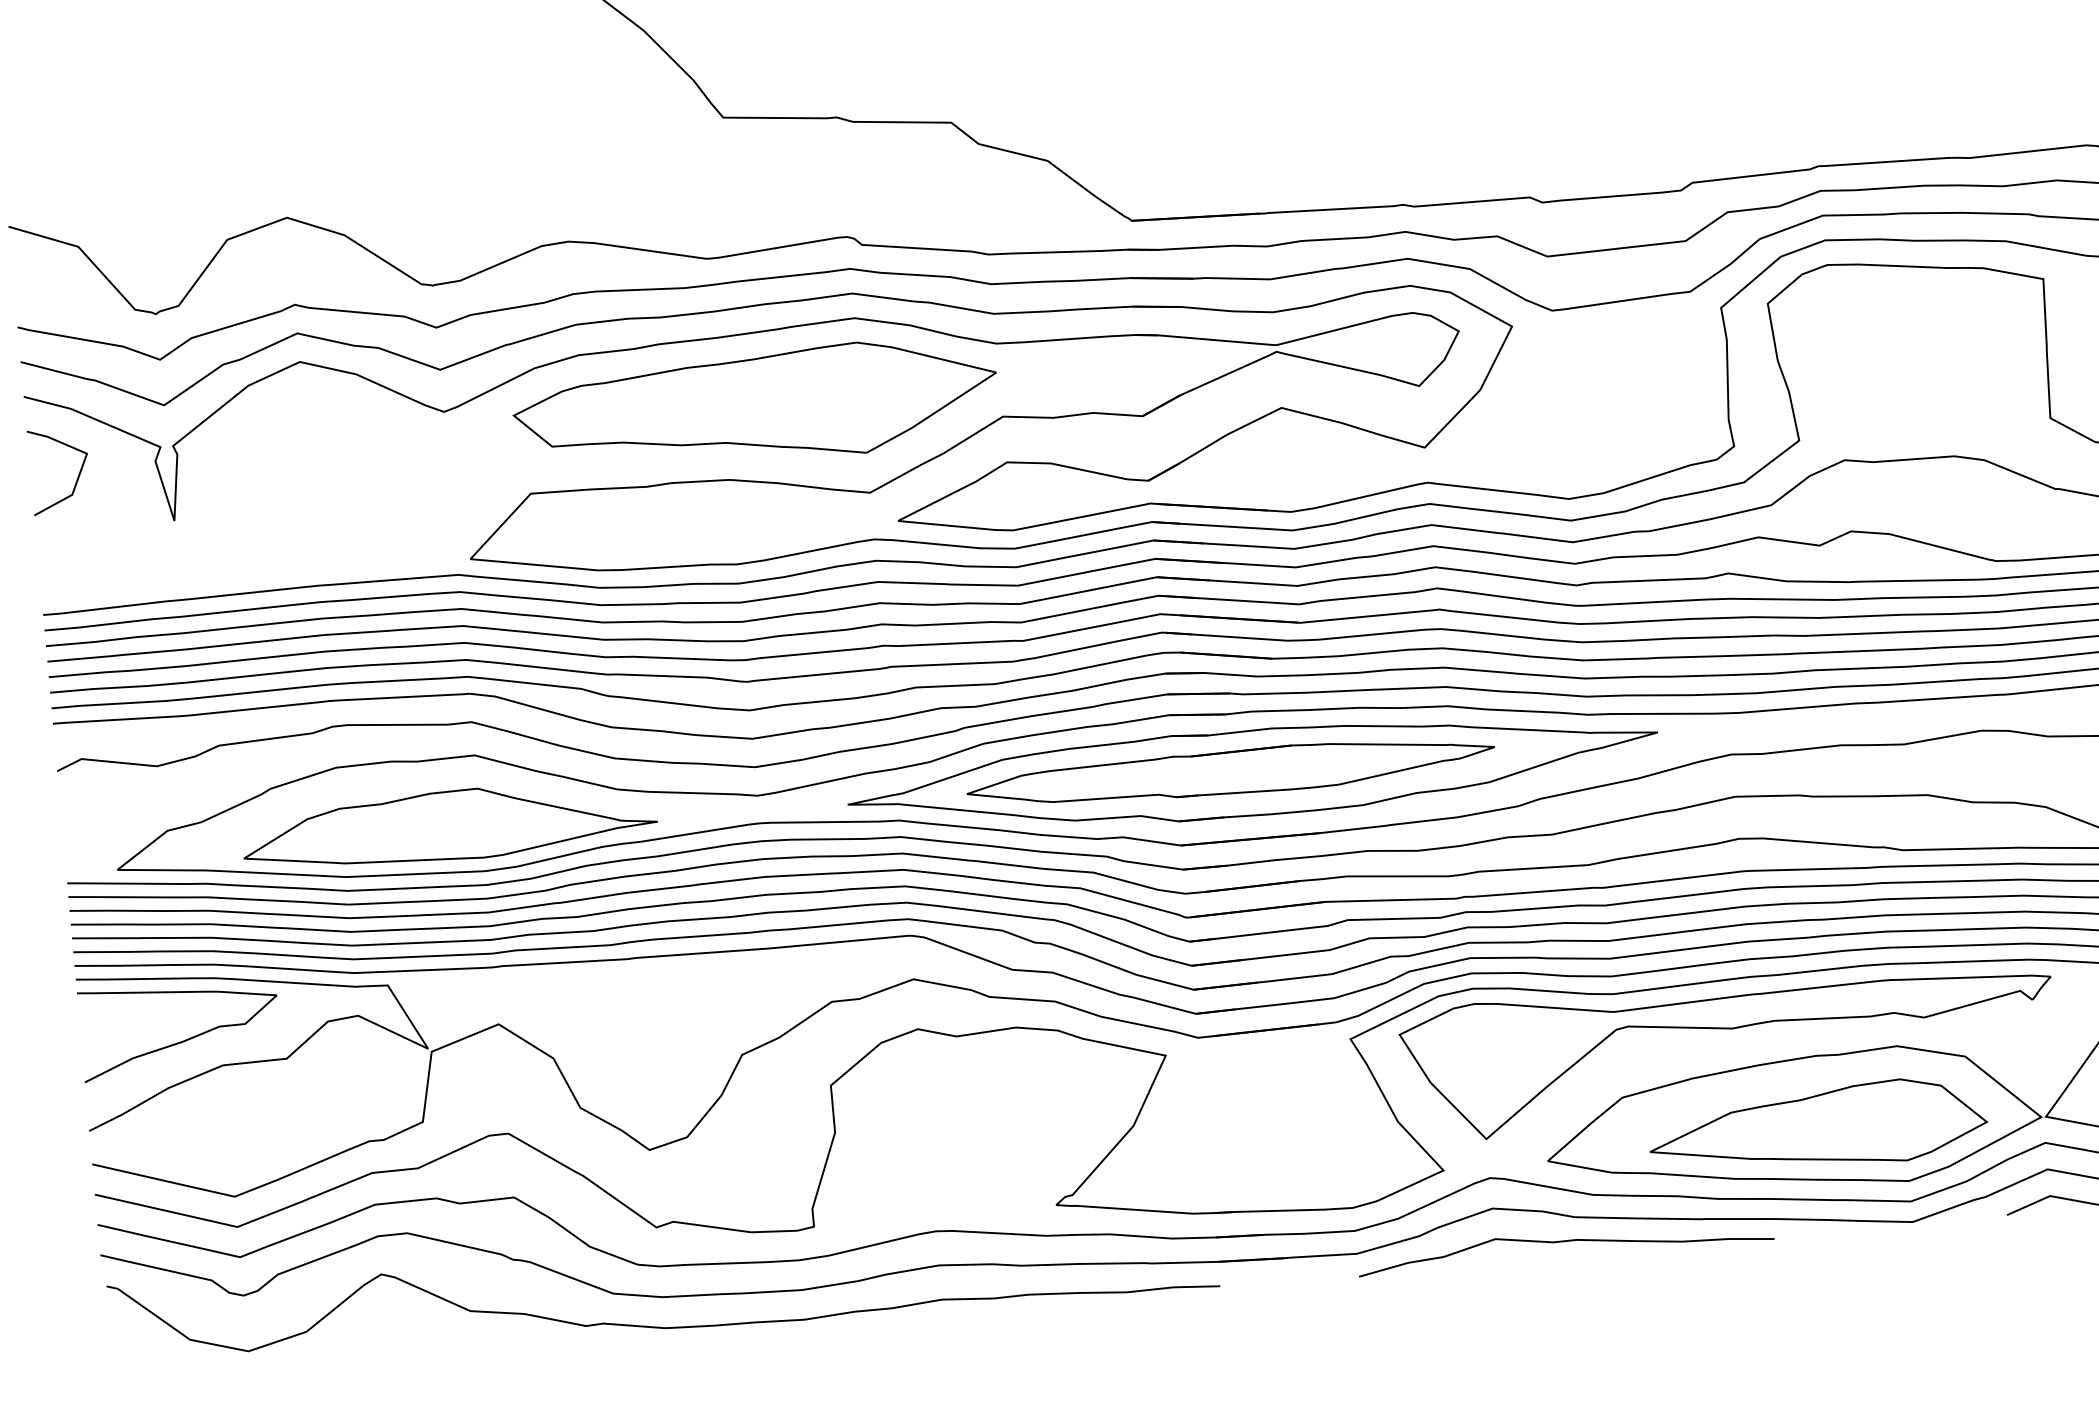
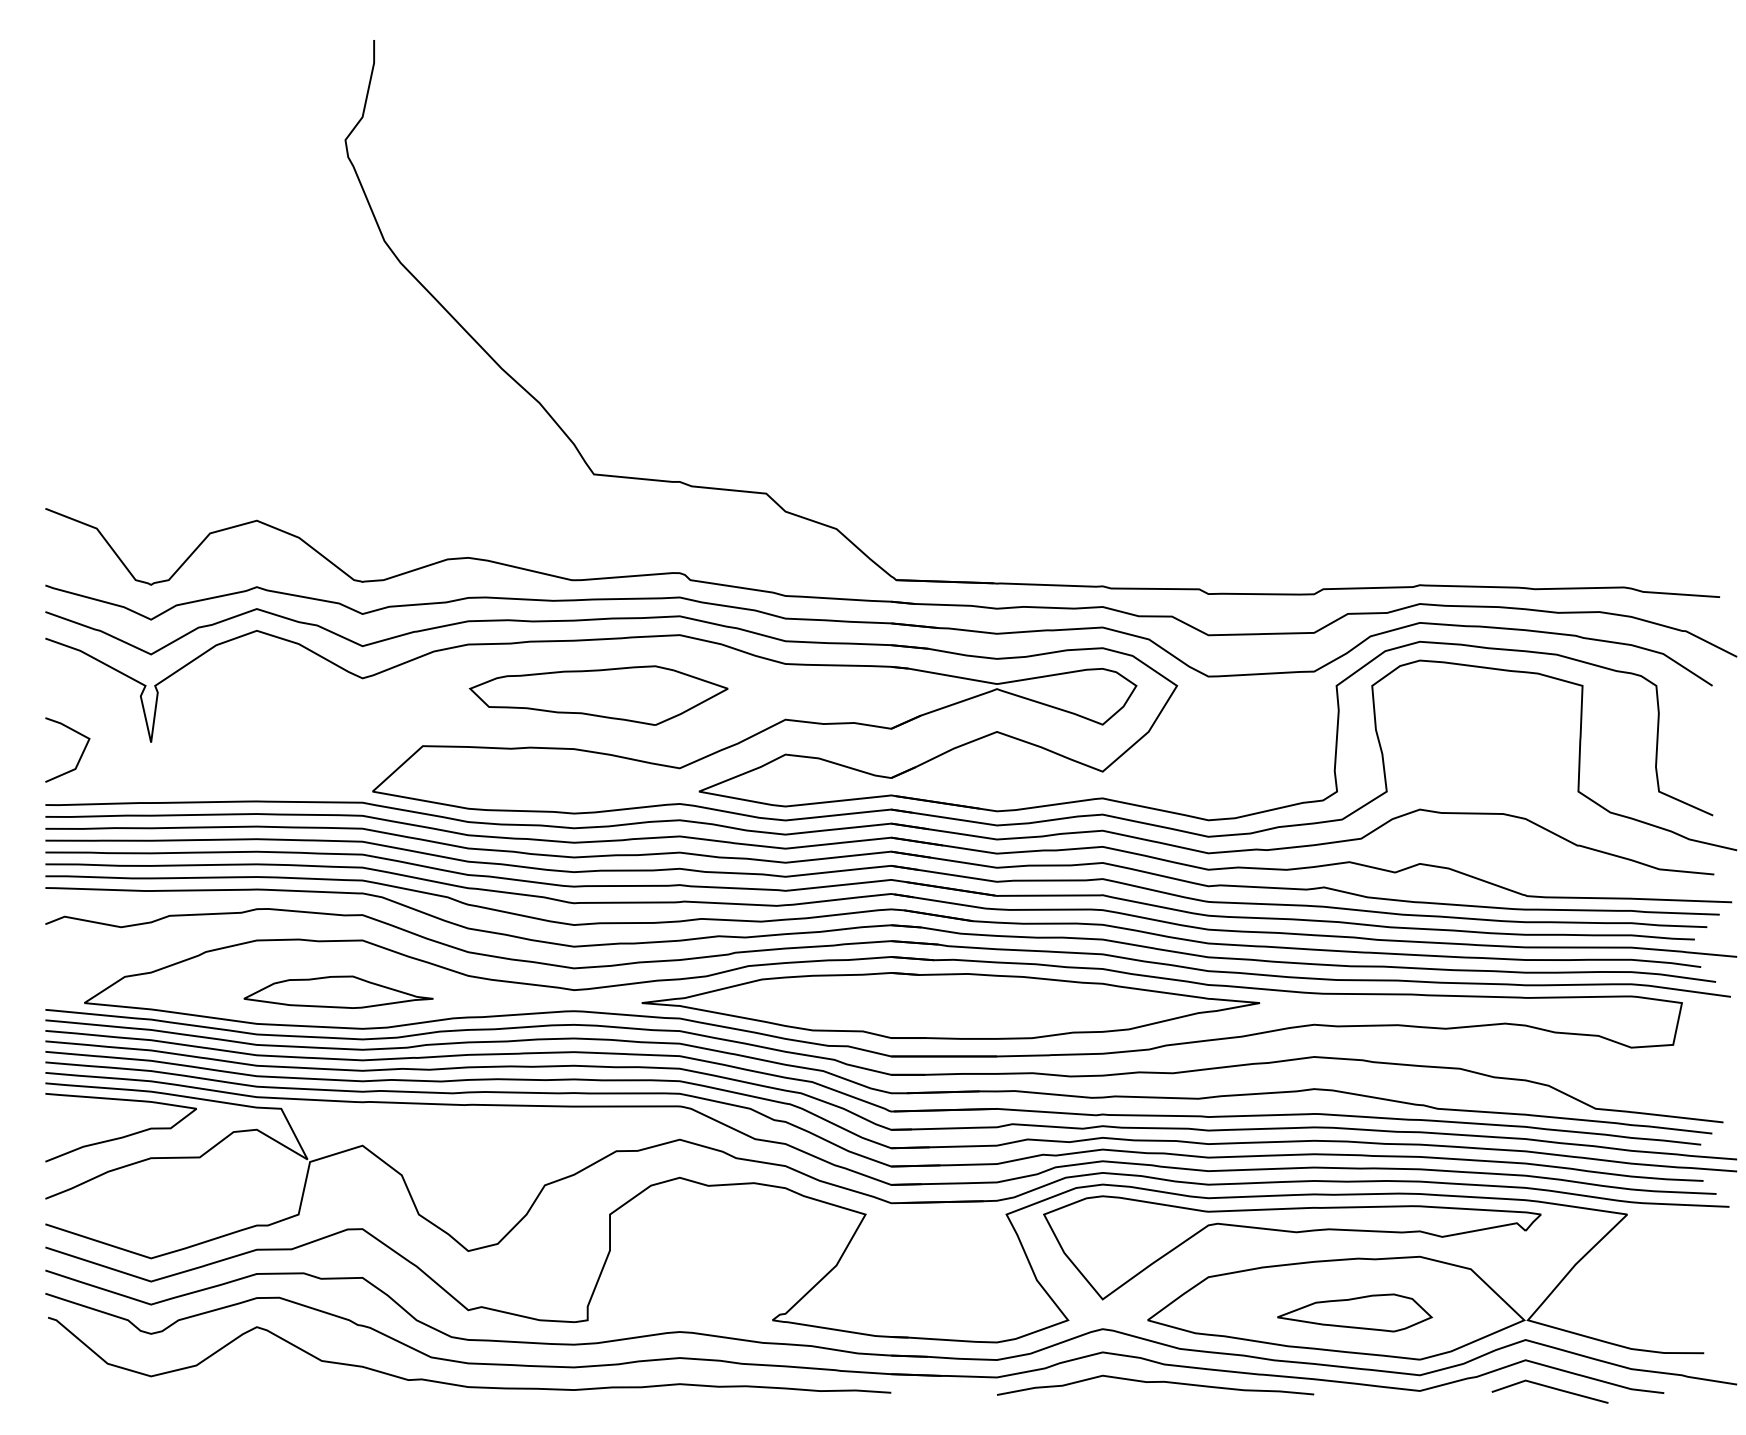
part: (755, 406) -> (598, 695), size x0.7
line: (77, 476) -> (80, 755), moved
part: (1230, 772) -> (933, 1004), removed
part: (449, 826) -> (338, 992), size x0.6
part: (1817, 1126) -> (1354, 1312), size x0.6

